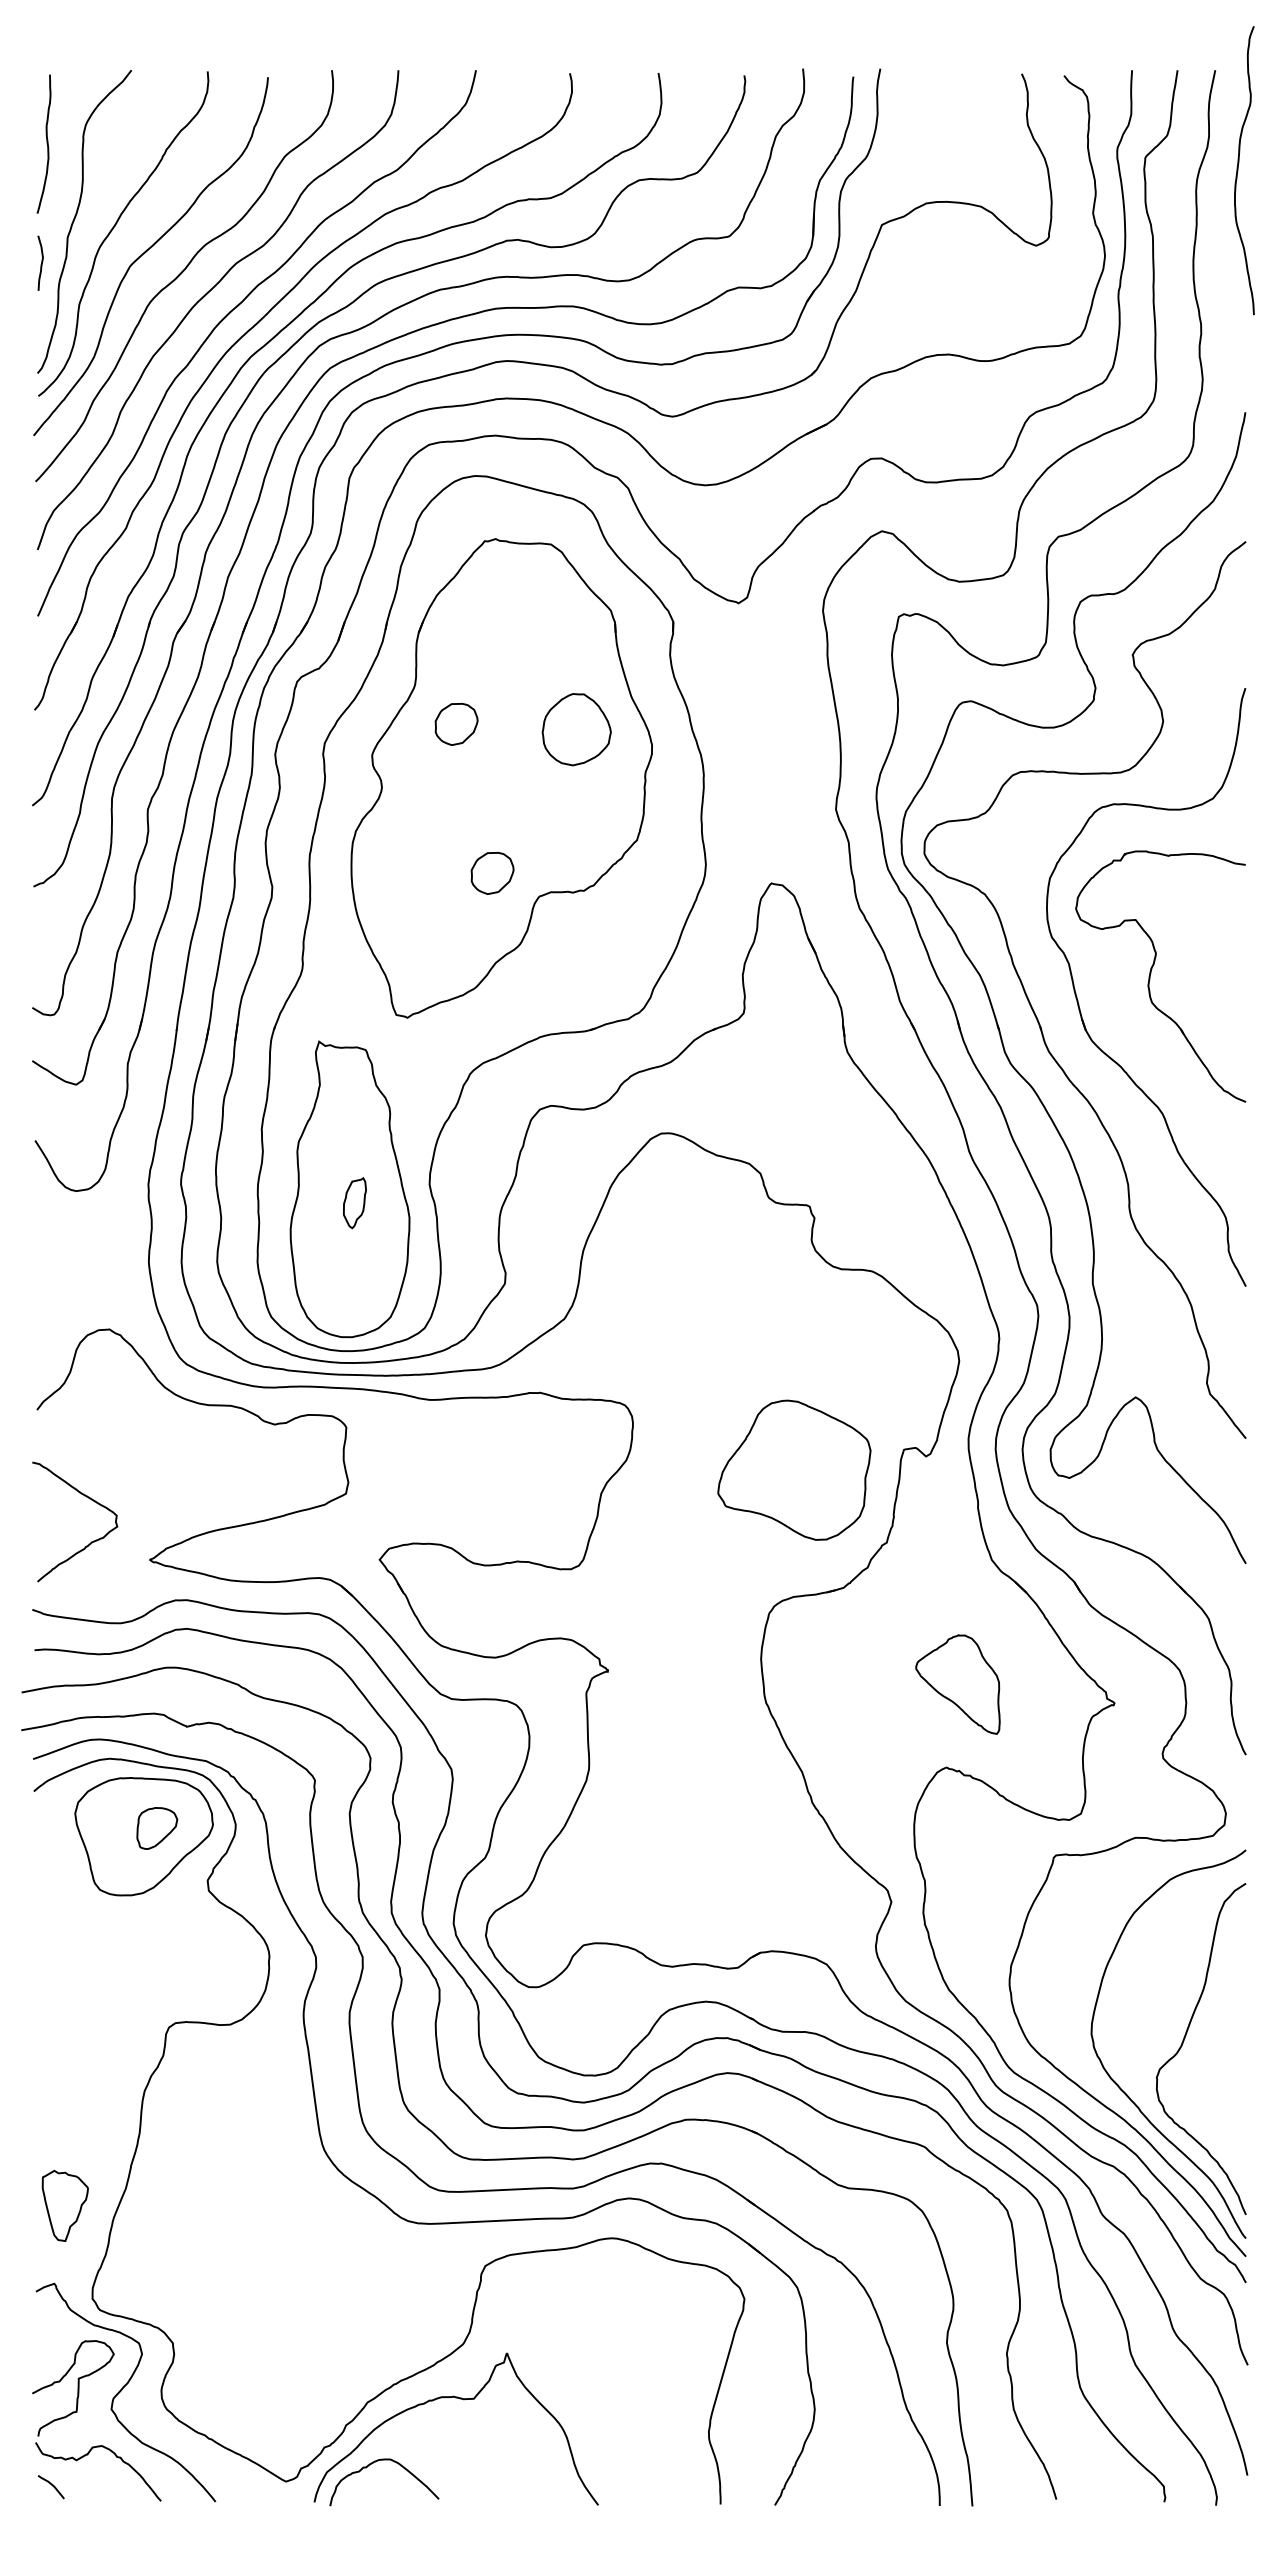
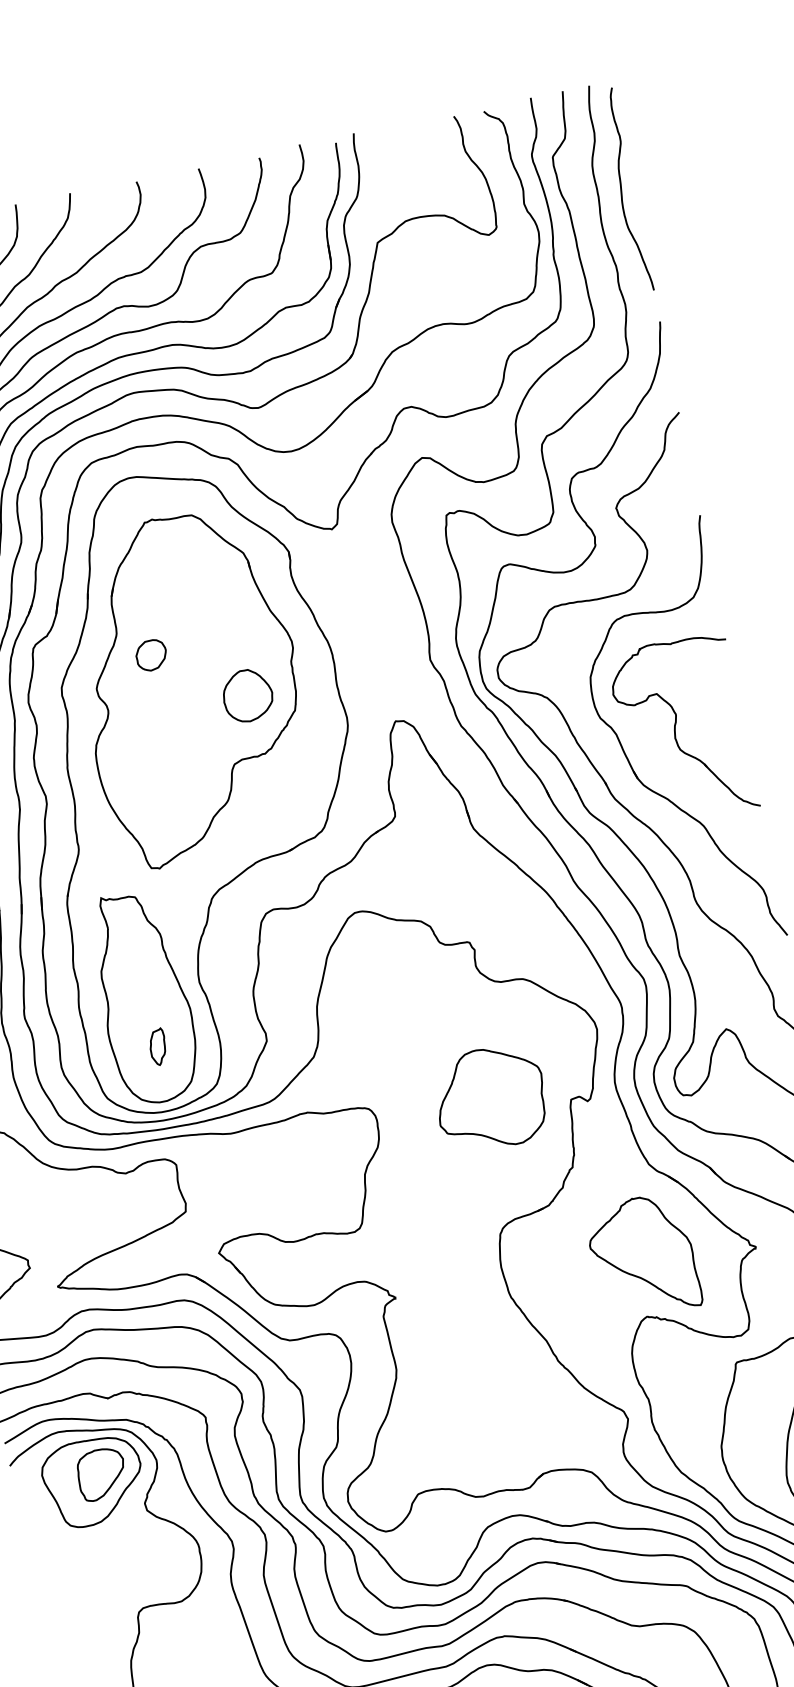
curve: (1238, 170) -> (622, 191), moved
part: (576, 729) -> (247, 695), moved
part: (492, 873) -> (198, 754), removed
part: (354, 1203) -> (157, 1047), moved
part: (794, 1469) -> (490, 1097), moved
part: (957, 1684) -> (642, 1256), size x1.67
part: (157, 1828) -> (102, 1474), size x1.67

